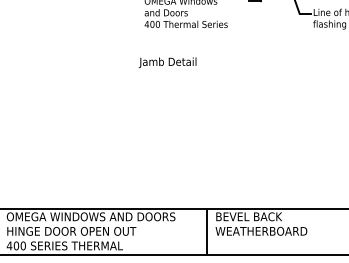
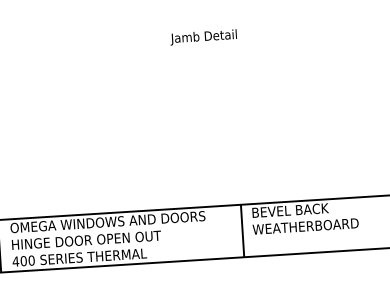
text: (167, 62) -> (203, 37), moved

